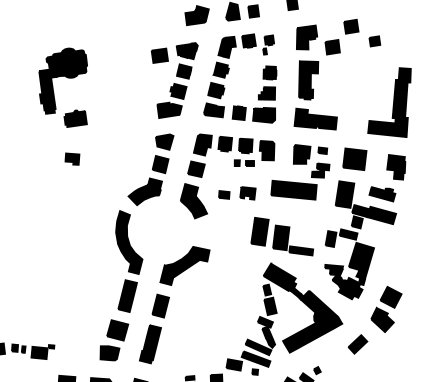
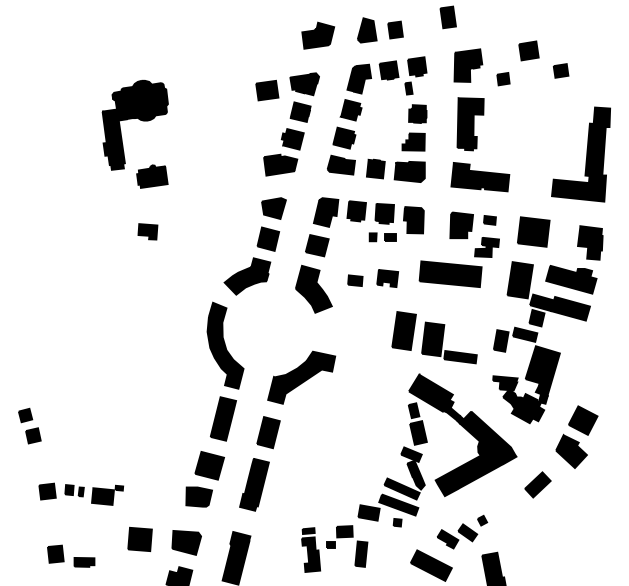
part: (268, 44) -> (415, 75), size x1.43
part: (332, 47) -> (503, 79), size x0.62
part: (382, 194) -> (571, 279), size x1.43

